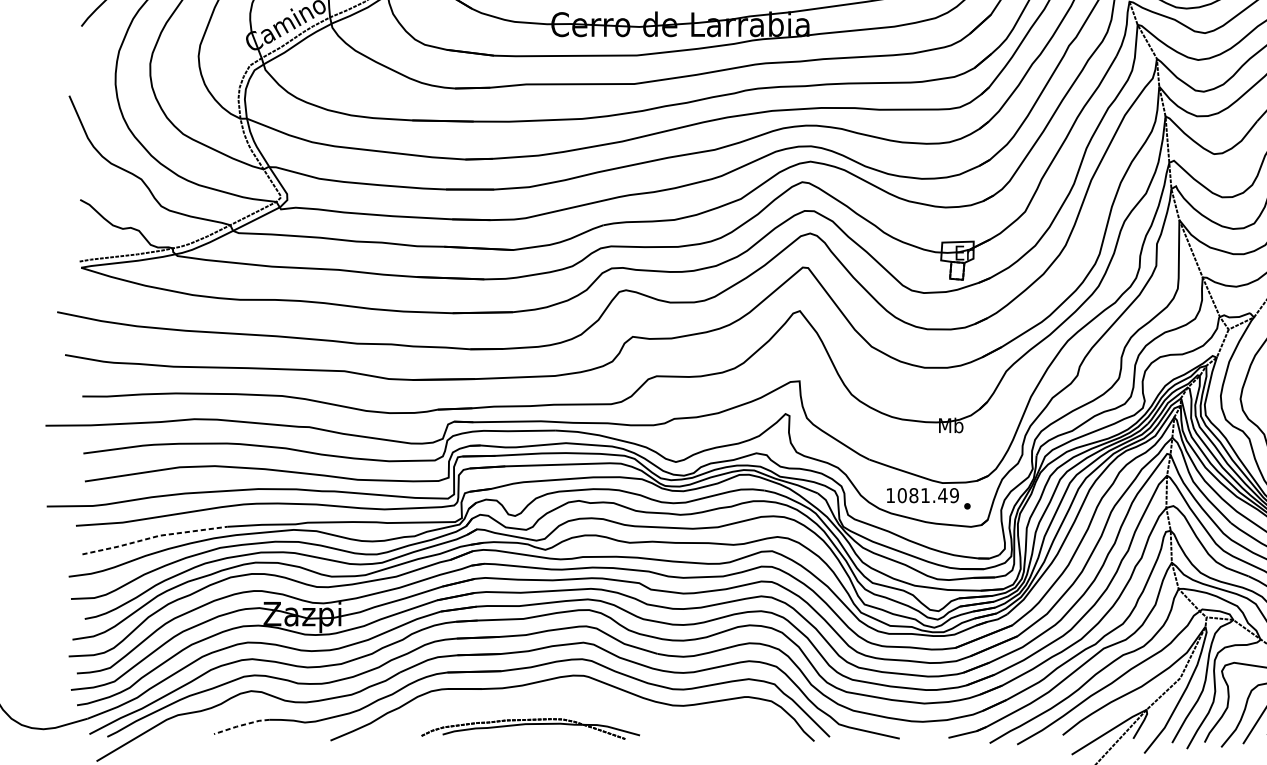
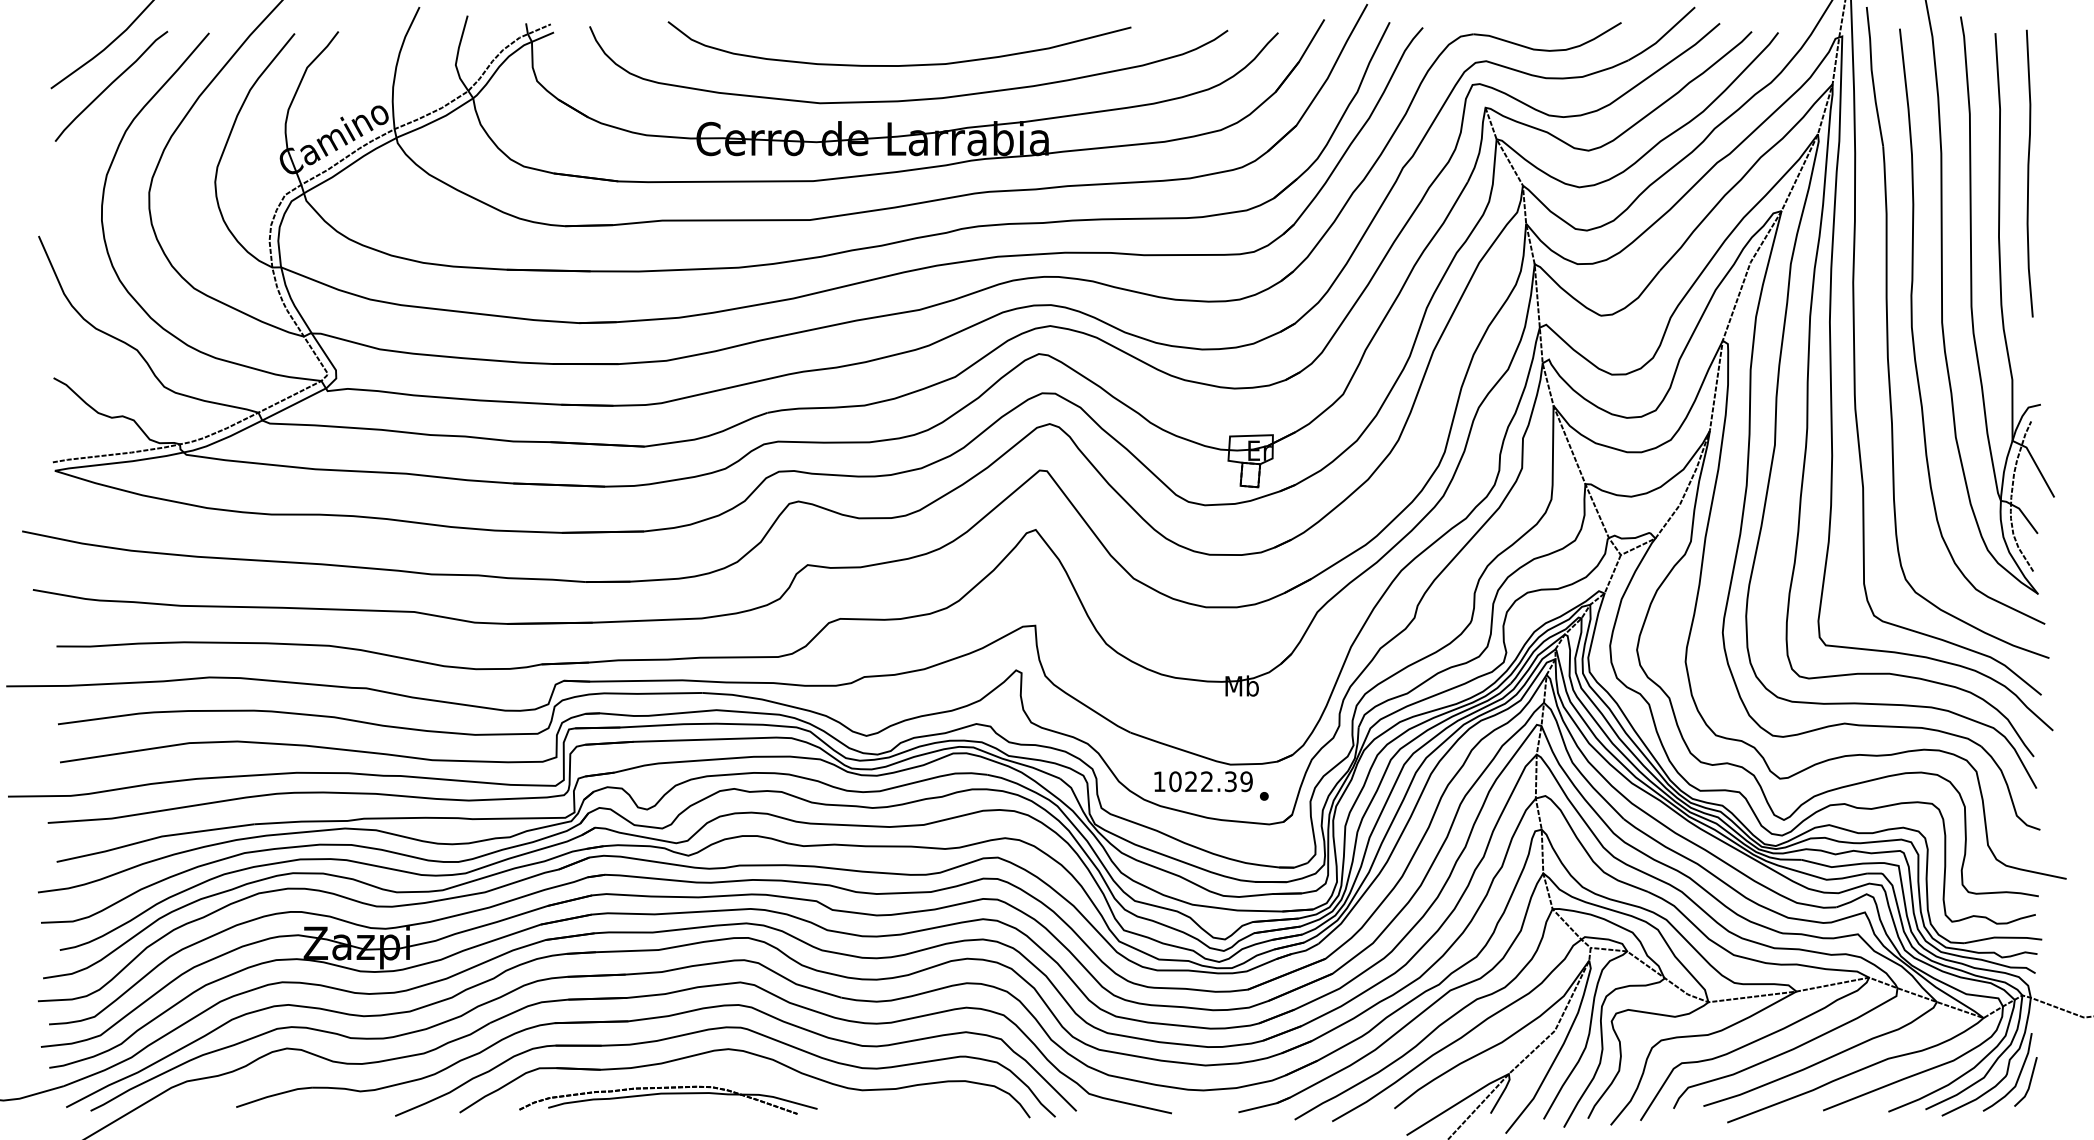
text: (928, 495) -> (1211, 781), 1081.49 -> 1022.39
line: (154, 537) -> (155, 838), dashed -> solid
part: (590, 695) -> (750, 1054), added
line: (241, 725) -> (273, 1095), dashed -> solid

